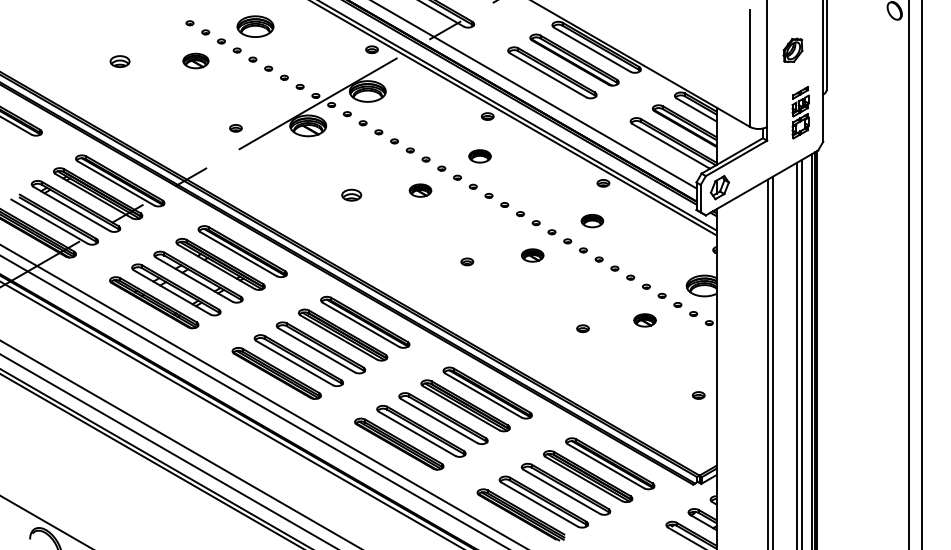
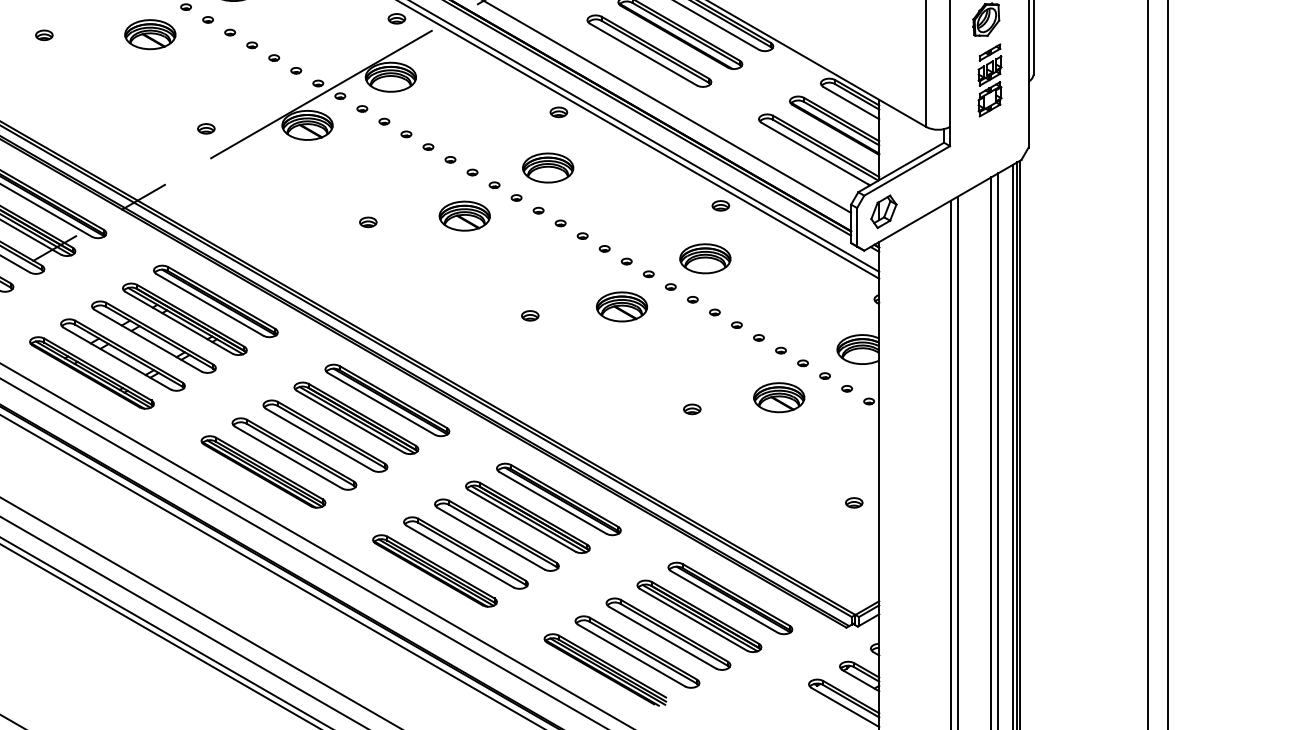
part: (195, 60) -> (149, 33), size x1.43
part: (120, 61) -> (44, 35), size x0.62
part: (800, 112) -> (989, 80), moved
part: (479, 156) -> (547, 168), size x1.67
part: (420, 190) -> (464, 215), size x1.67
part: (351, 194) -> (368, 221), size x0.62
part: (592, 220) -> (705, 257), size x1.67
part: (532, 255) -> (621, 306), size x1.67
part: (644, 320) -> (778, 397), size x1.67

